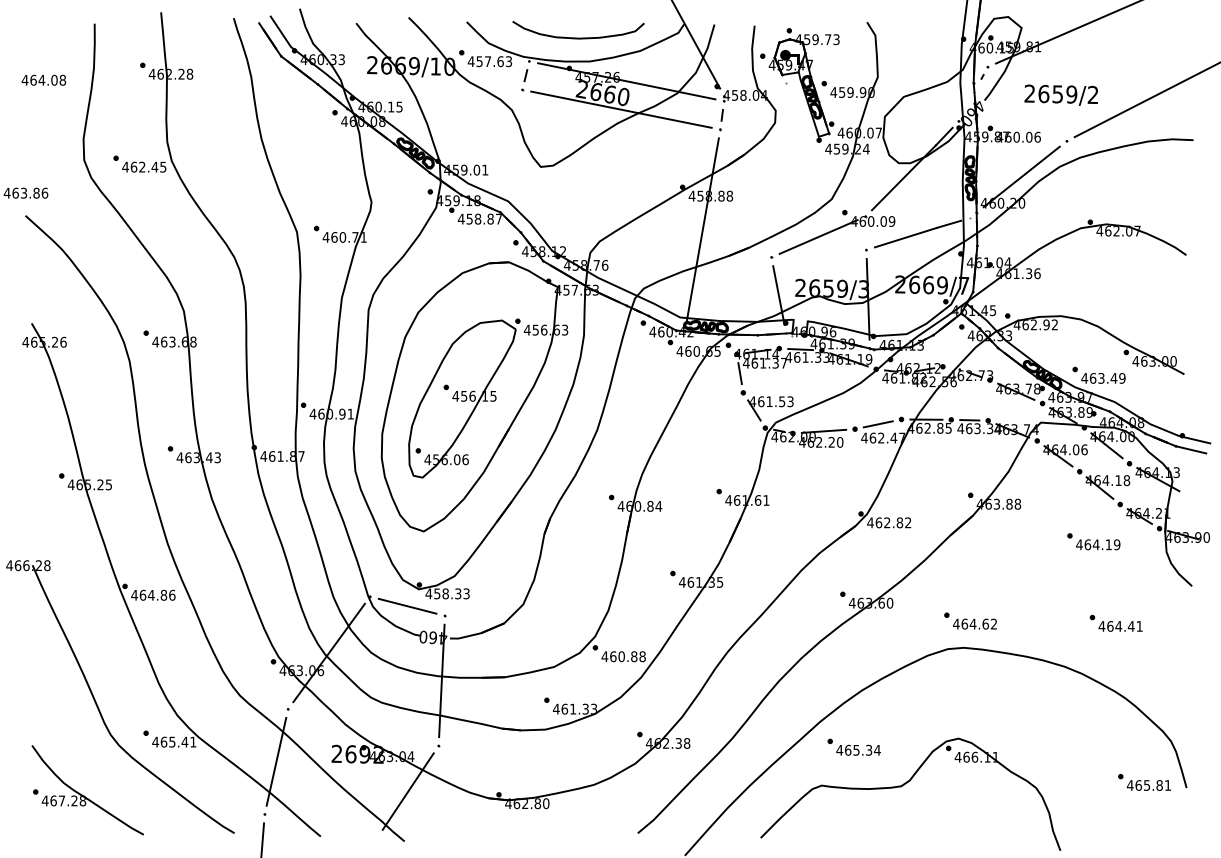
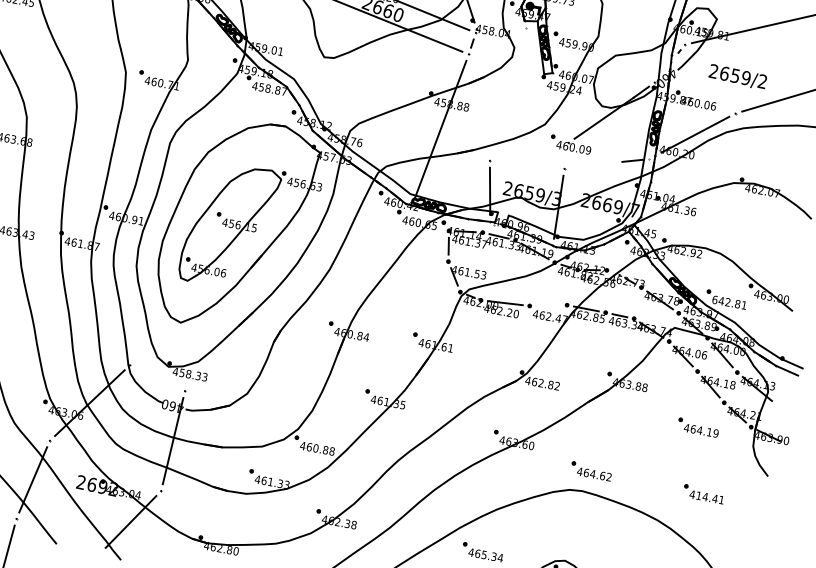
line: (818, 236) -> (529, 151), removed
line: (905, 237) -> (596, 164), removed
text: (1103, 378) -> (729, 302), 463.49 -> 642.81
line: (877, 424) -> (547, 305), removed
line: (407, 605) -> (157, 377), removed
text: (1110, 626) -> (699, 495), 464.41 -> 414.41

